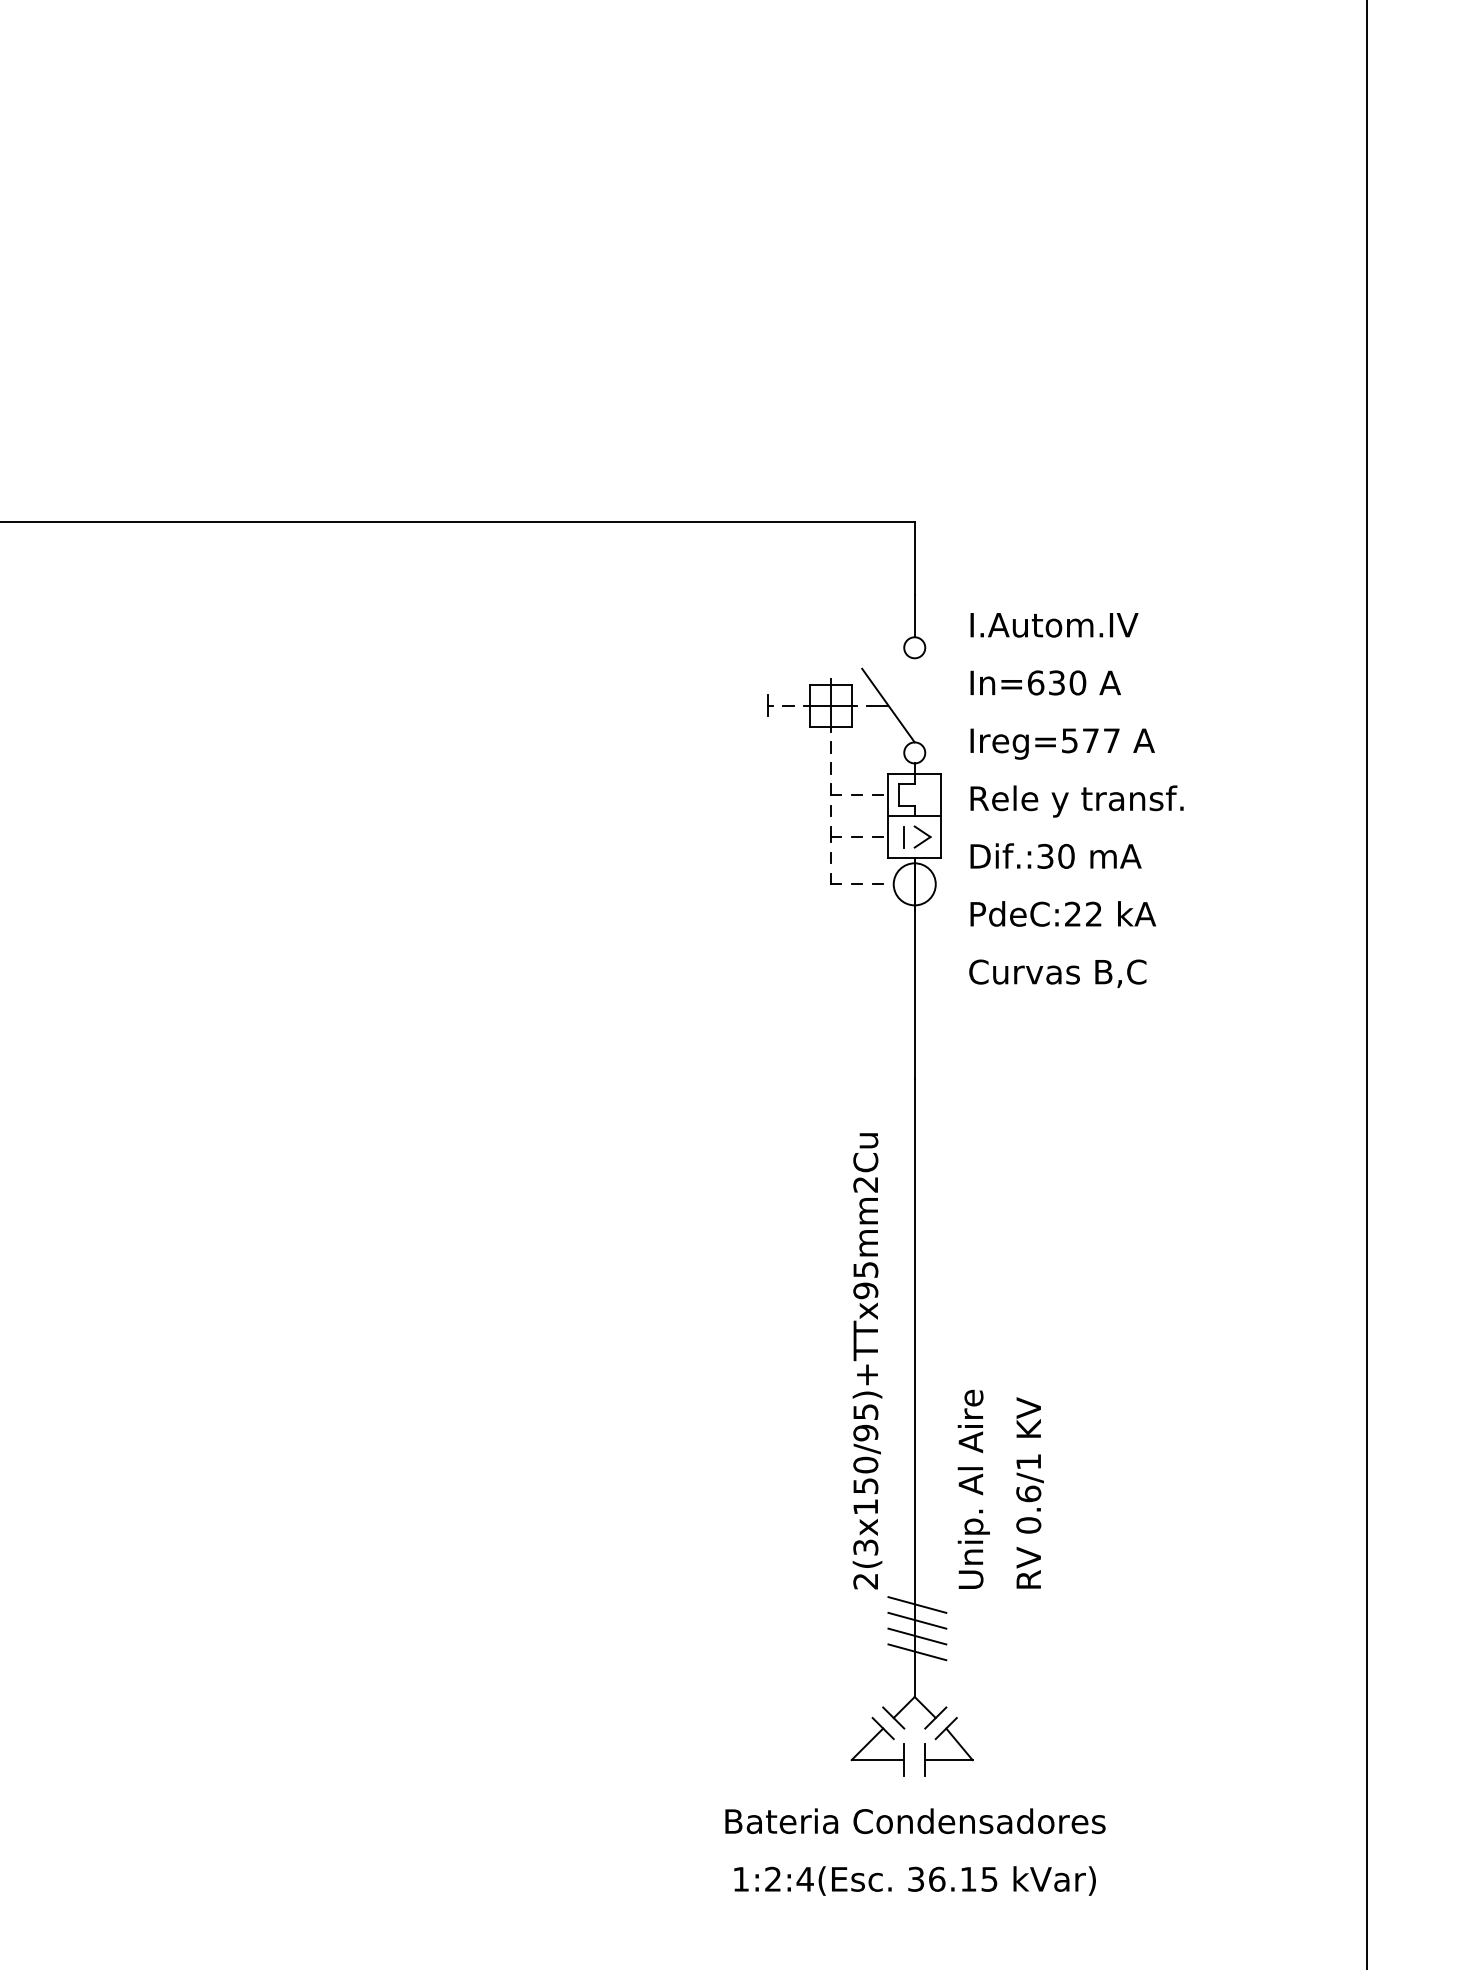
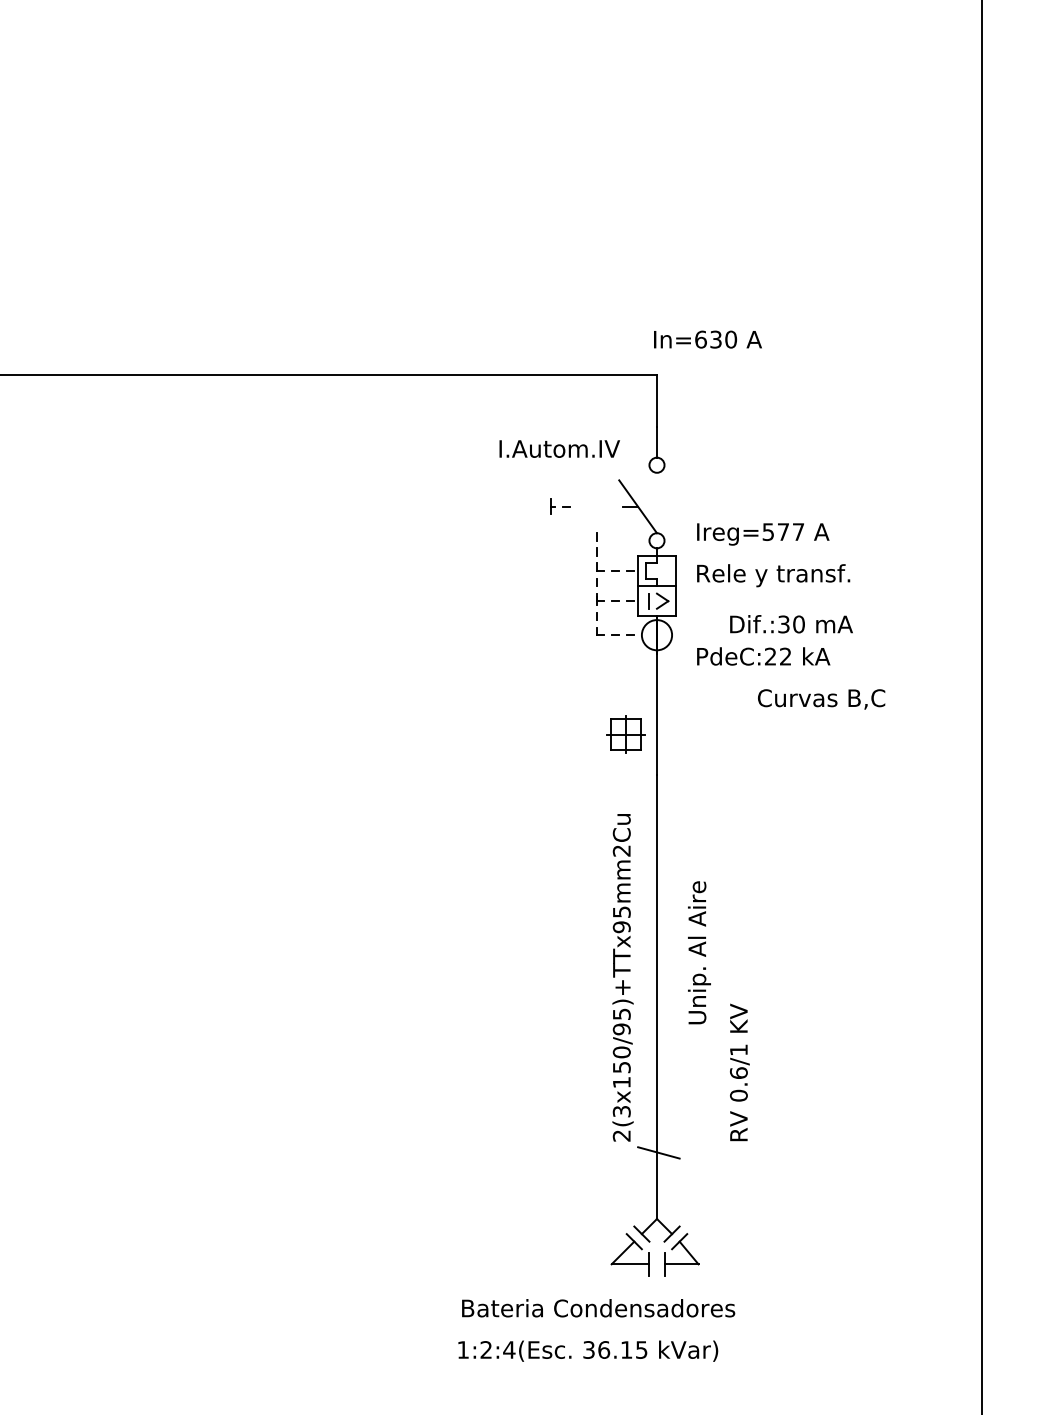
text: (1054, 625) -> (559, 449), moved
text: (1045, 682) -> (707, 339), moved
part: (830, 705) -> (625, 734), moved
text: (1055, 855) -> (791, 623), moved
text: (1057, 973) -> (821, 699), moved
text: (973, 1488) -> (699, 952), moved
line: (917, 1620) -> (658, 1164), removed
line: (917, 1636) -> (658, 1175), removed
line: (917, 1652) -> (658, 1187), removed
text: (915, 1821) -> (598, 1308), moved
text: (914, 1880) -> (587, 1350), moved

